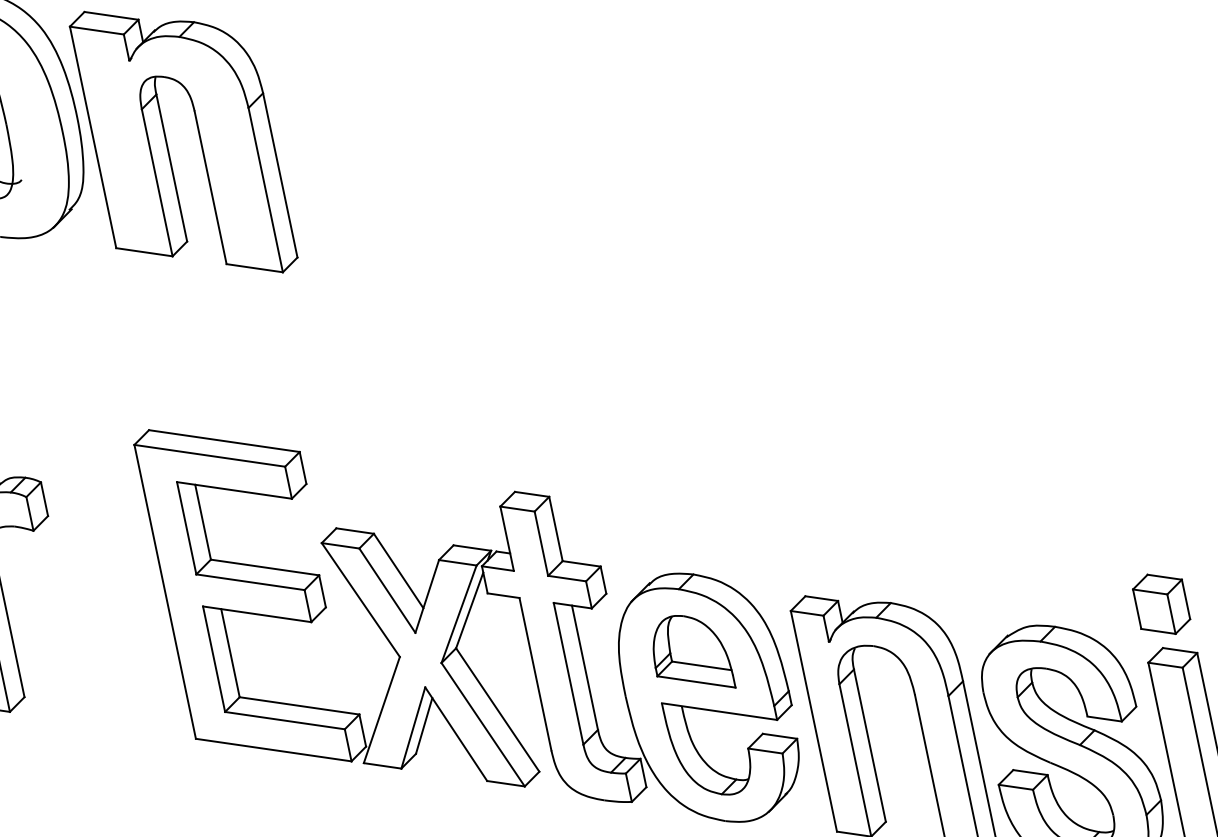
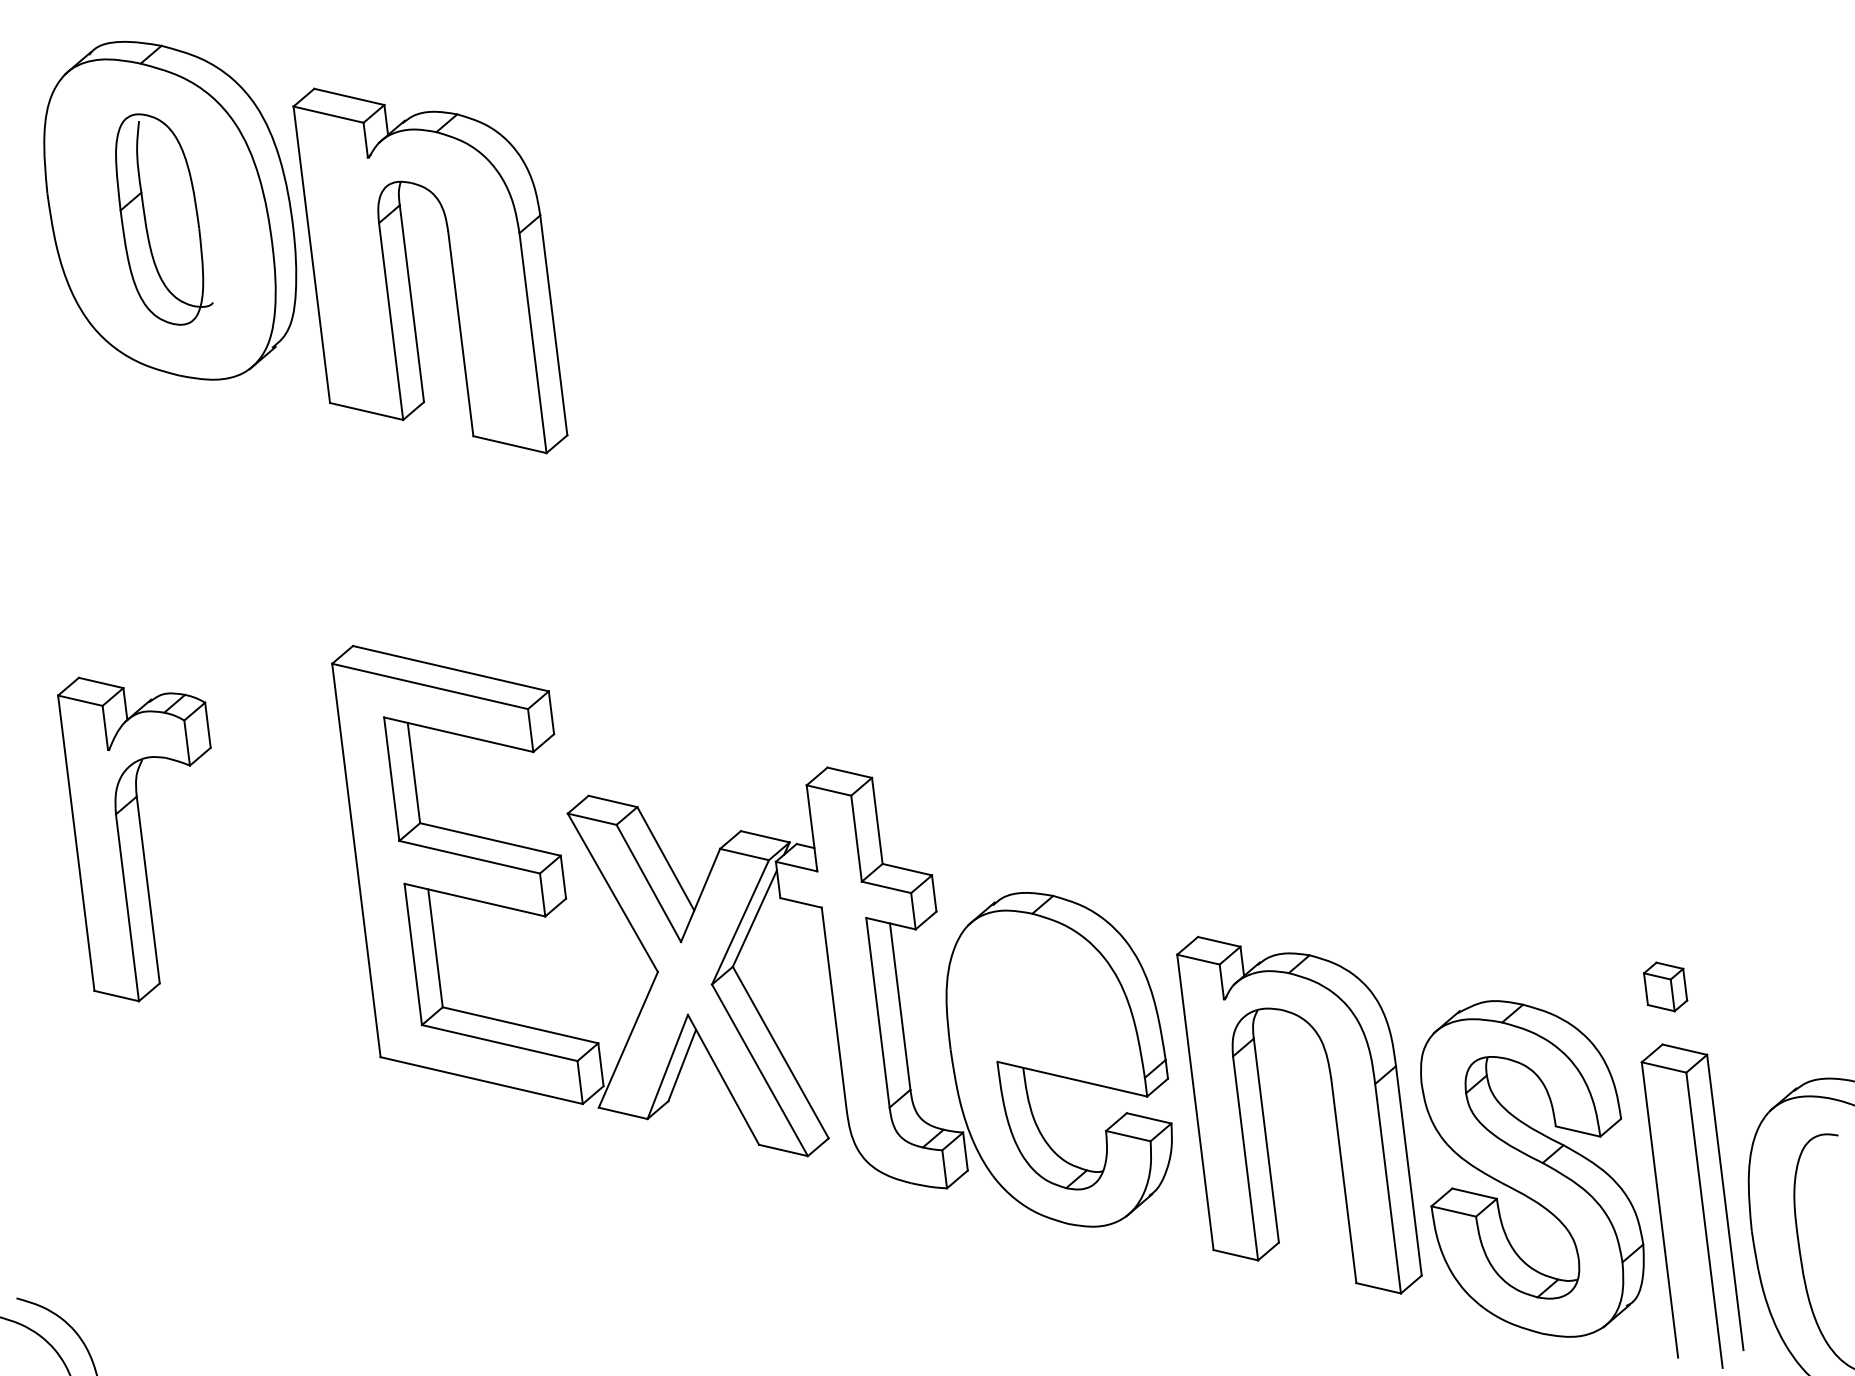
part: (1161, 604) -> (1665, 986), size x0.6
part: (692, 652) -> (1043, 998), removed

